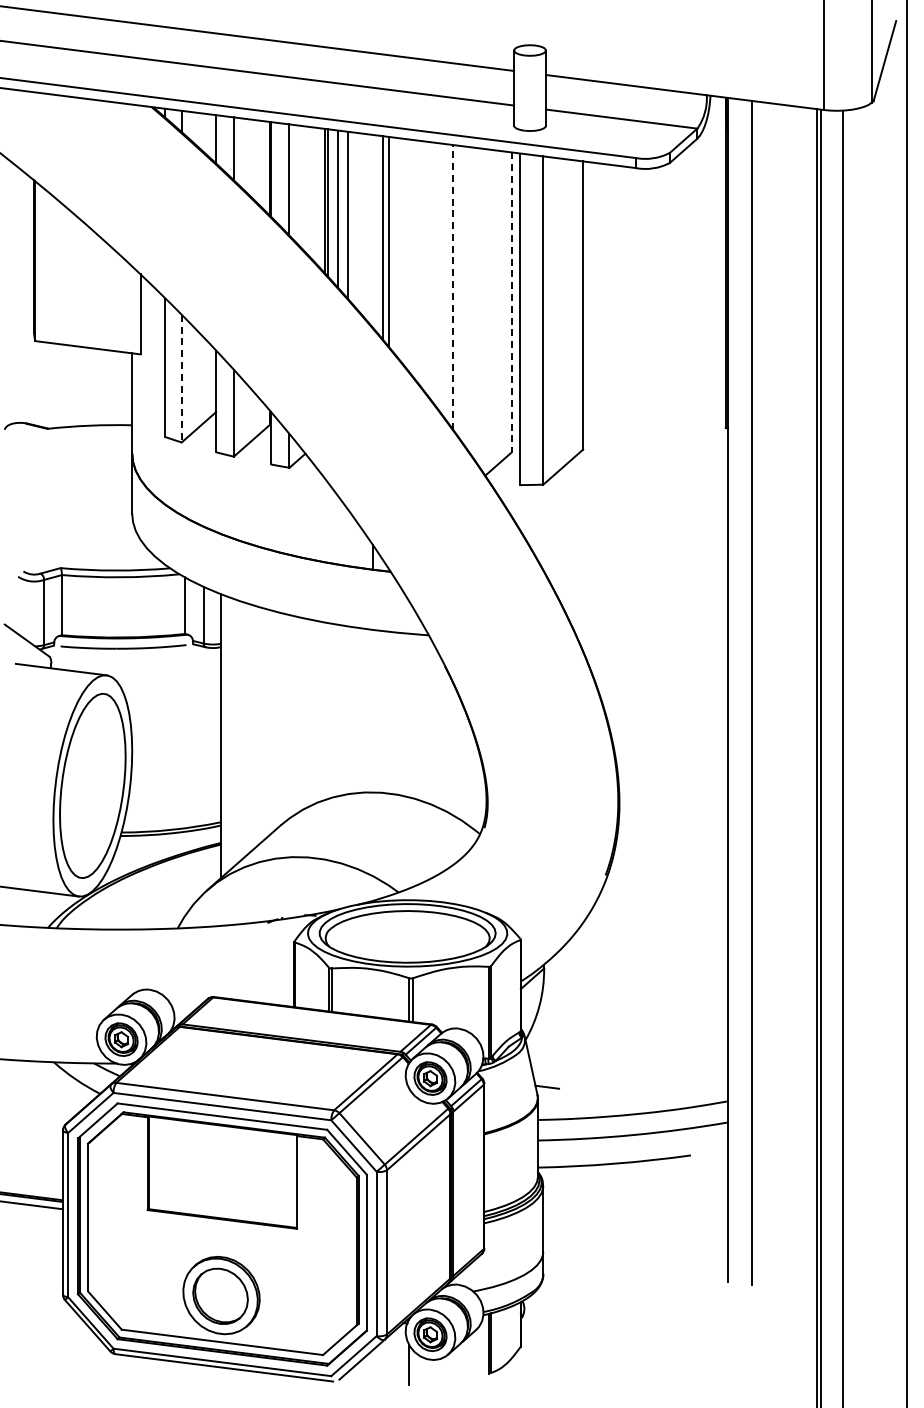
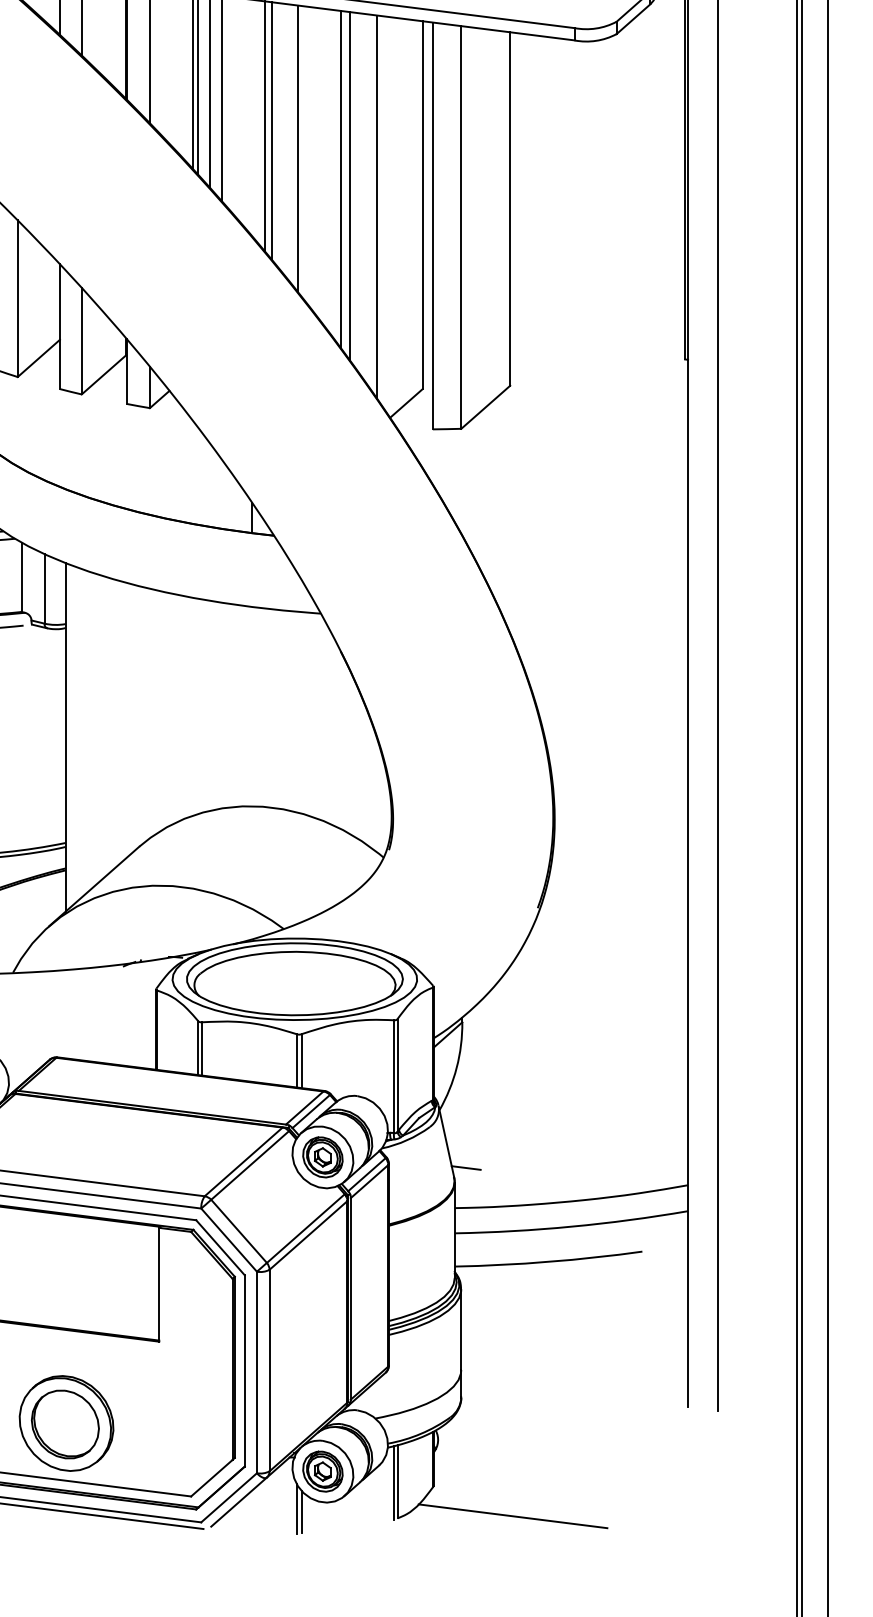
line: (409, 256) -> (297, 148), added
line: (445, 281) -> (341, 179), added
line: (452, 286) -> (349, 185), dashed -> solid
line: (511, 302) -> (422, 205), dashed -> solid
line: (474, 303) -> (376, 206), added
line: (181, 378) -> (17, 298), dashed -> solid
line: (413, 1367) -> (302, 1511), added
line: (585, 1370) -> (513, 1515), added

